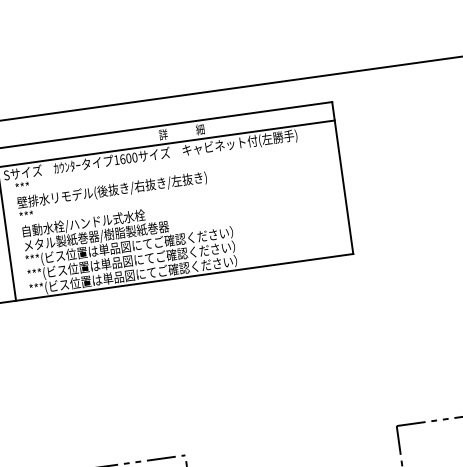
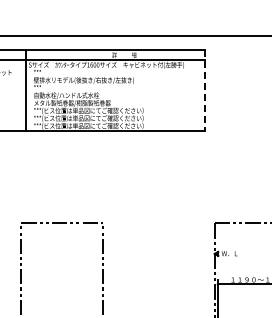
line: (342, 179) -> (204, 91), solid -> dashed

